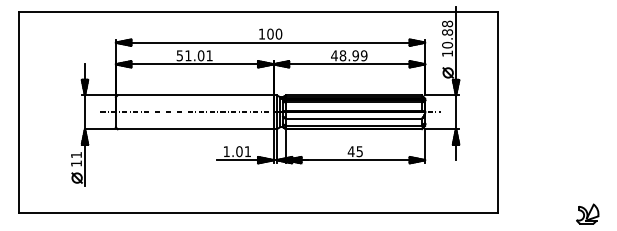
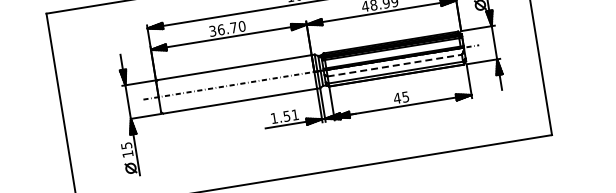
text: (194, 55) -> (227, 28), 51.01 -> 36.70
line: (354, 118) -> (395, 65), solid -> dashed
text: (239, 151) -> (286, 116), 1.01 -> 1.51
text: (76, 155) -> (126, 146), 11 -> 15

